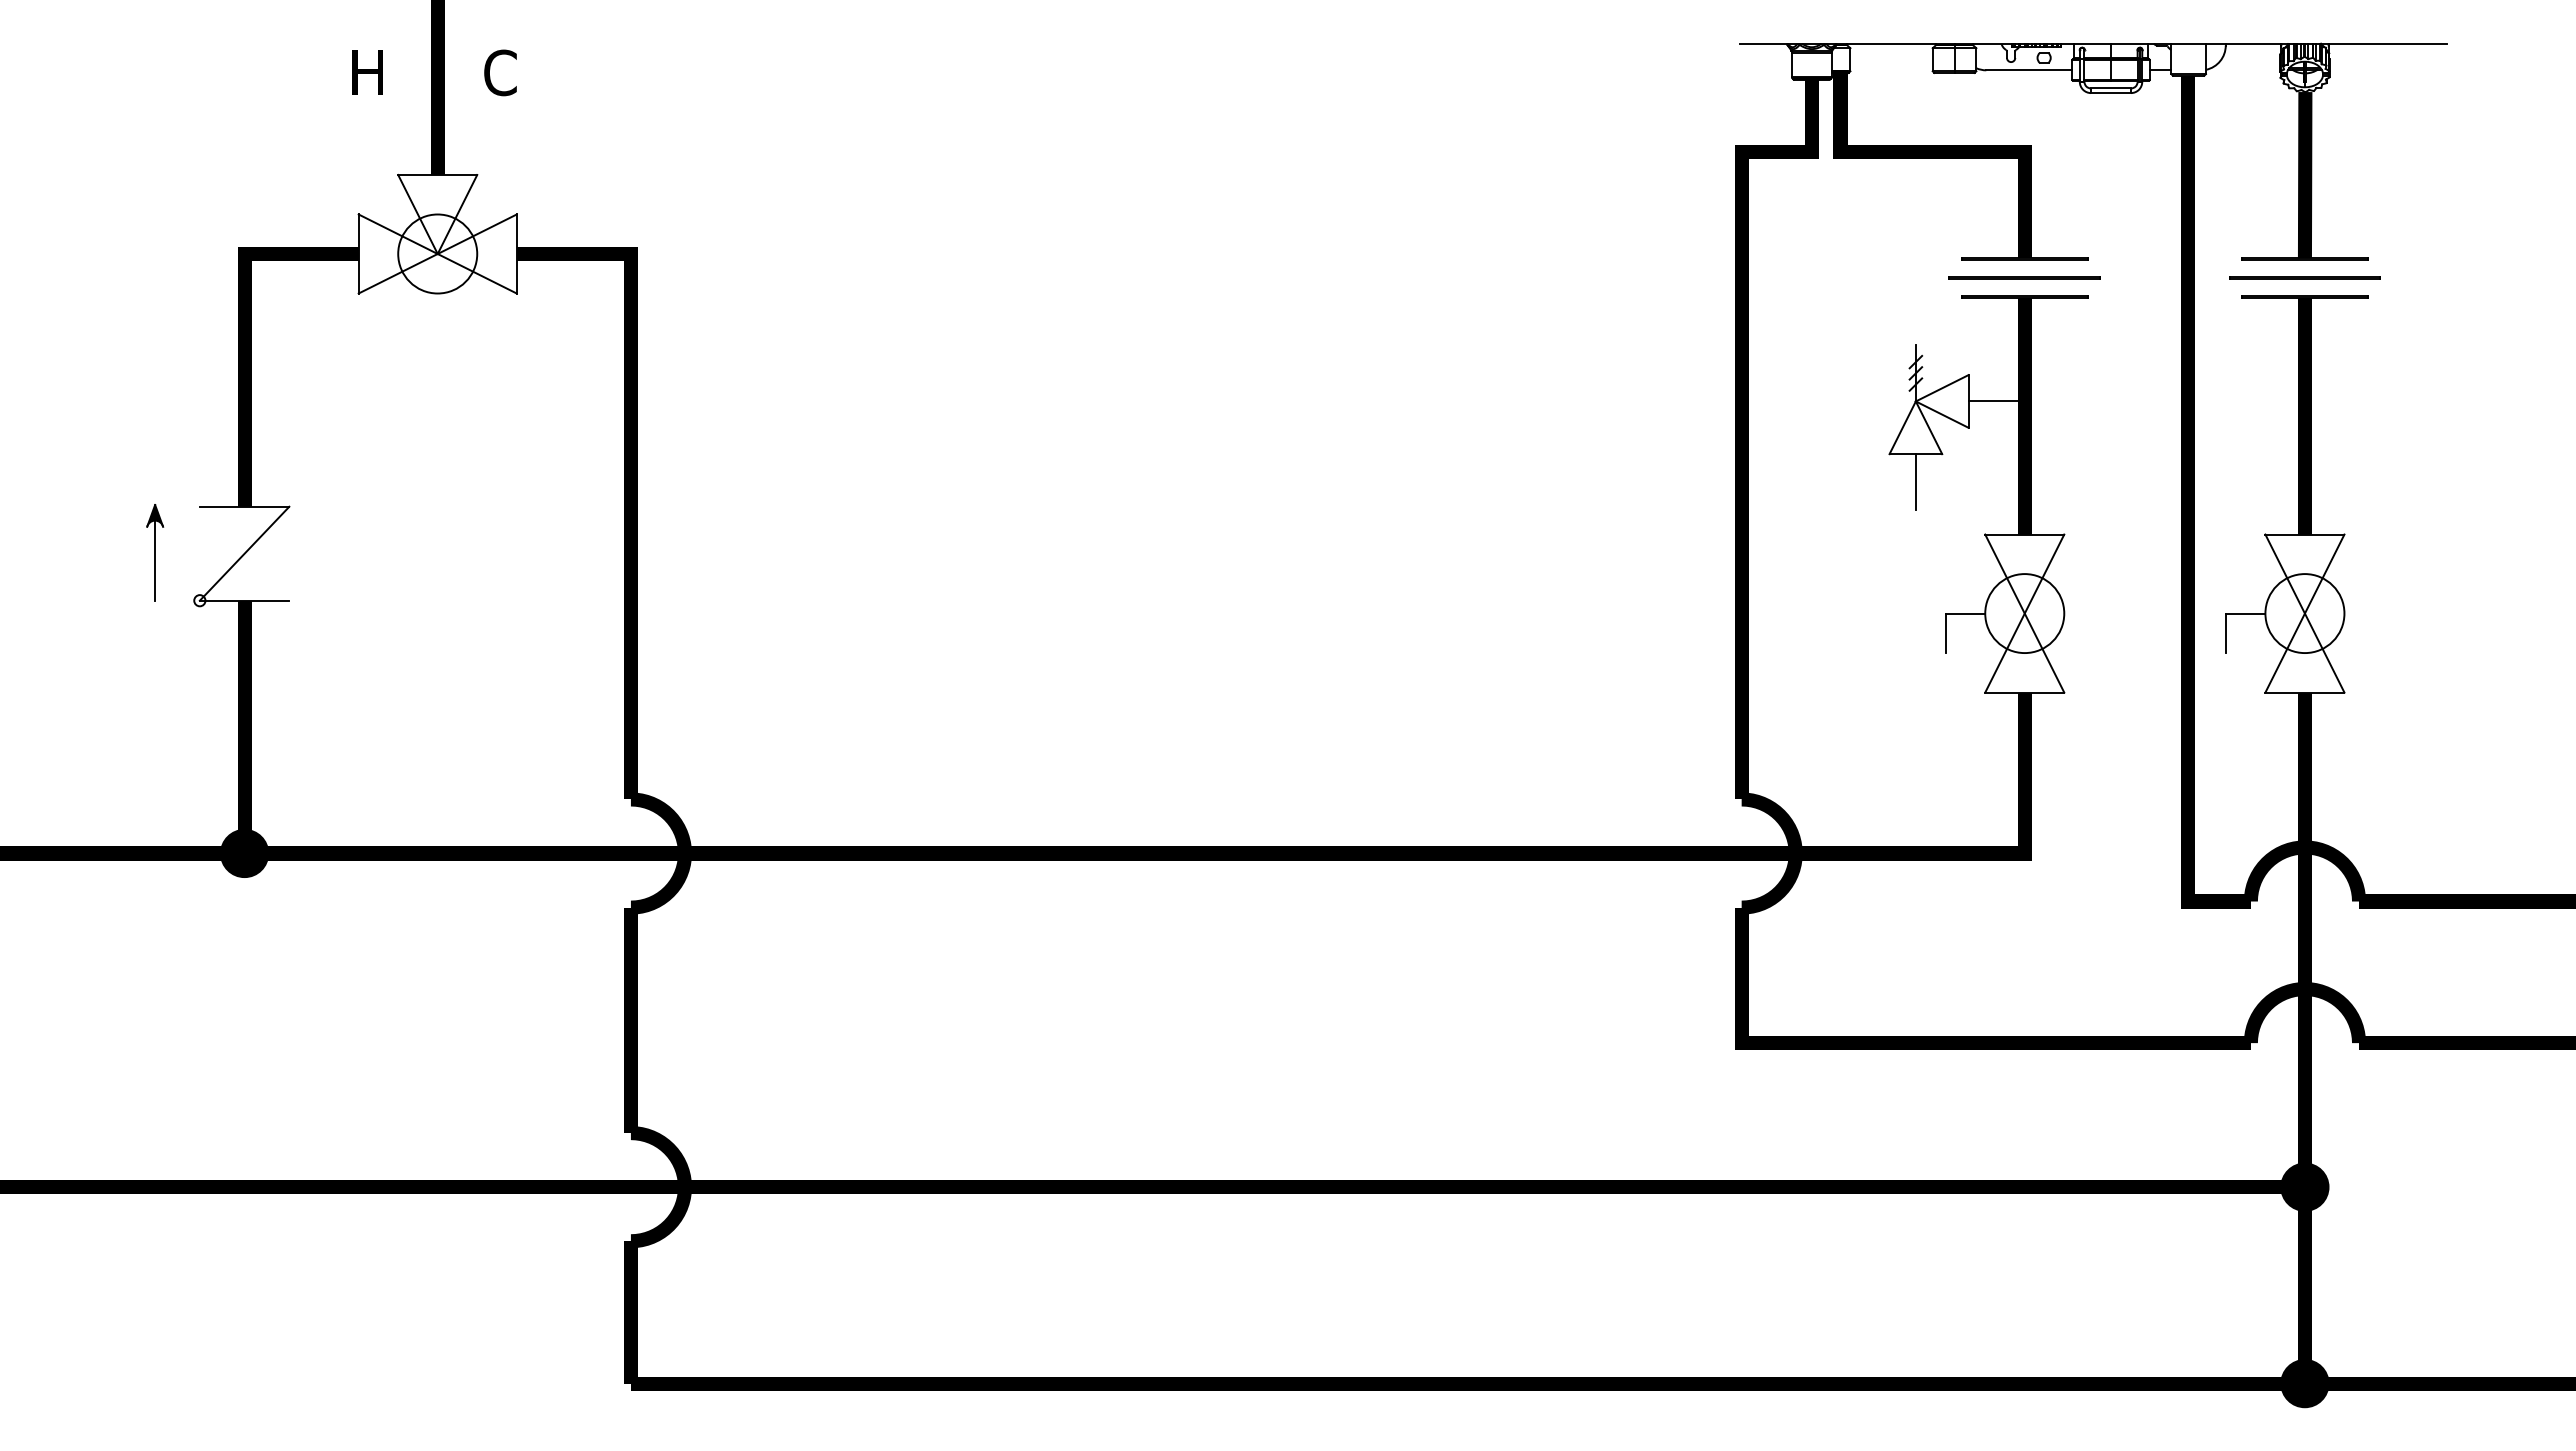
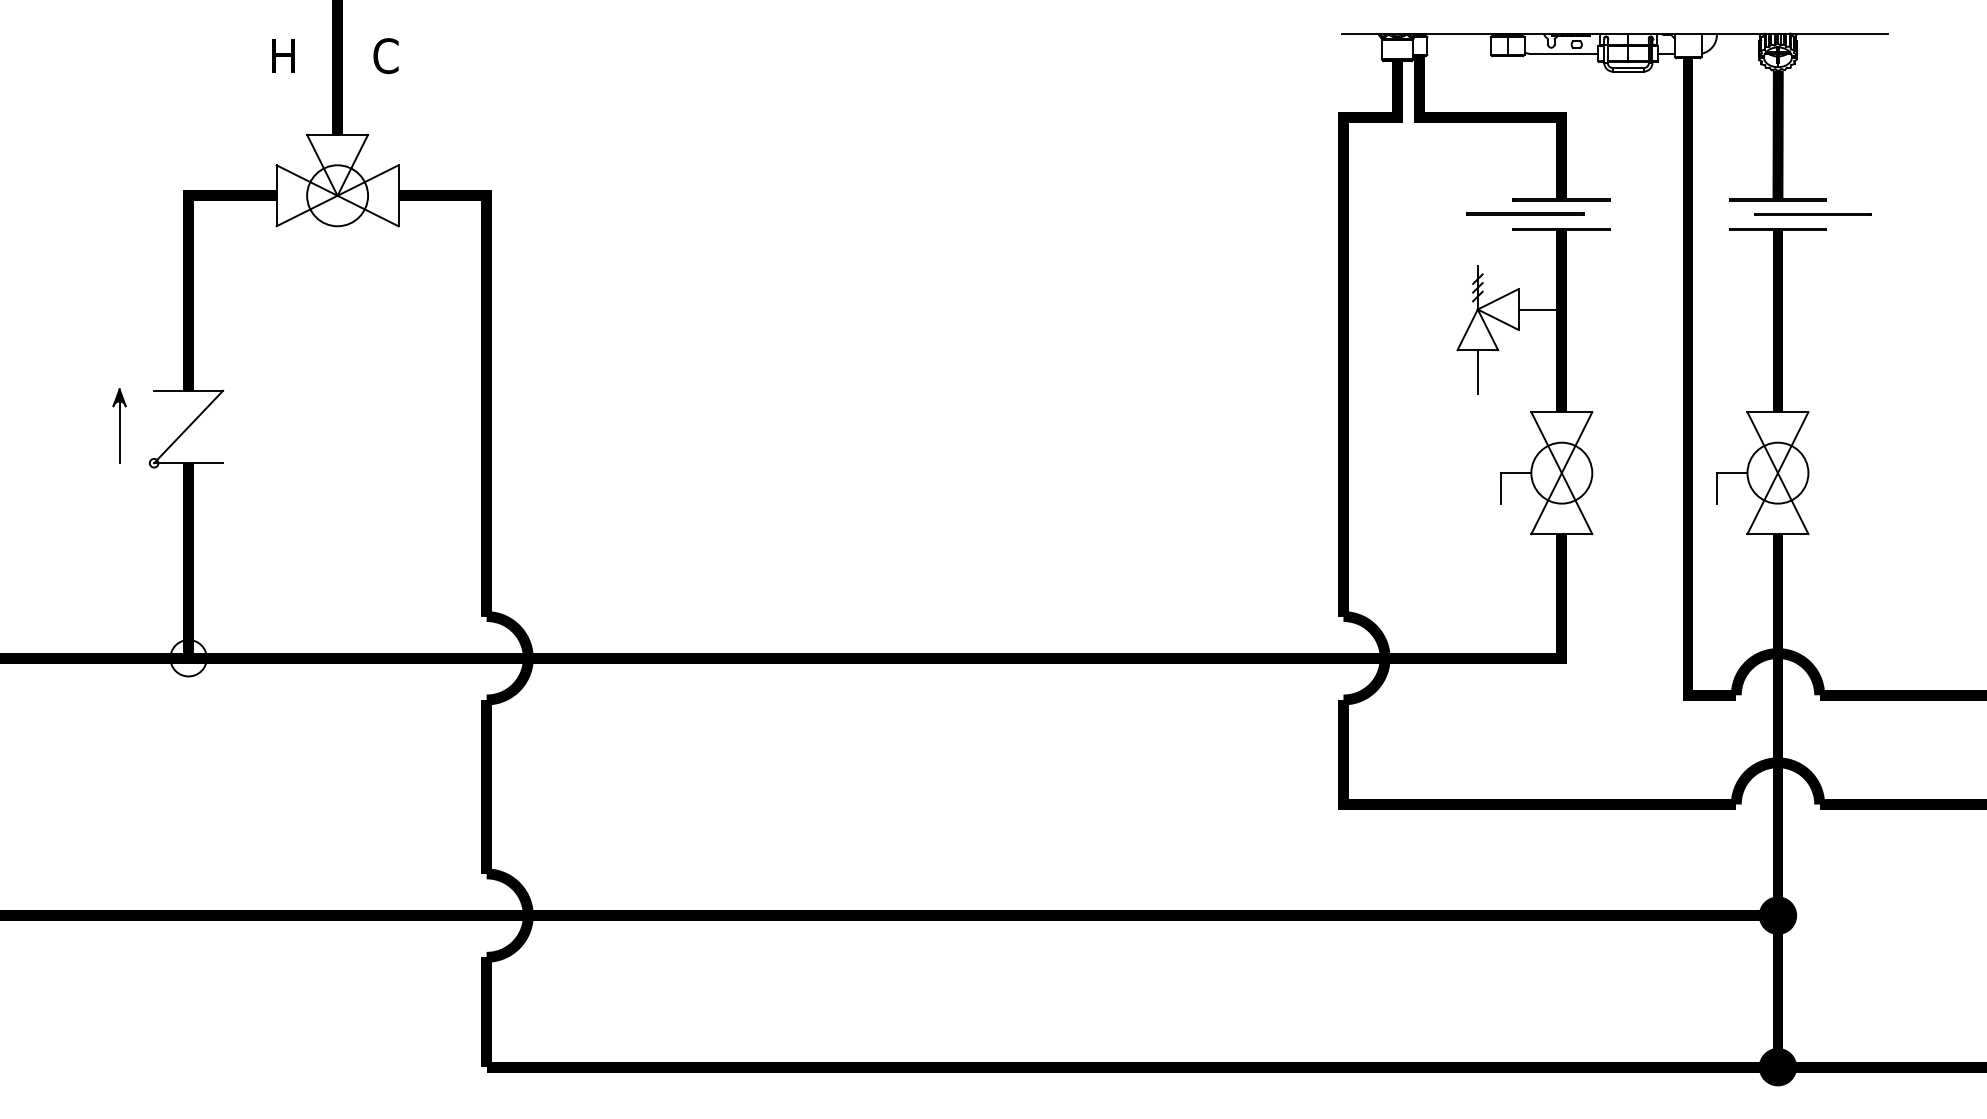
line: (2024, 277) -> (1525, 213), moved
line: (2304, 277) -> (1812, 213), moved
fill: (244, 853) -> (188, 658), removed

